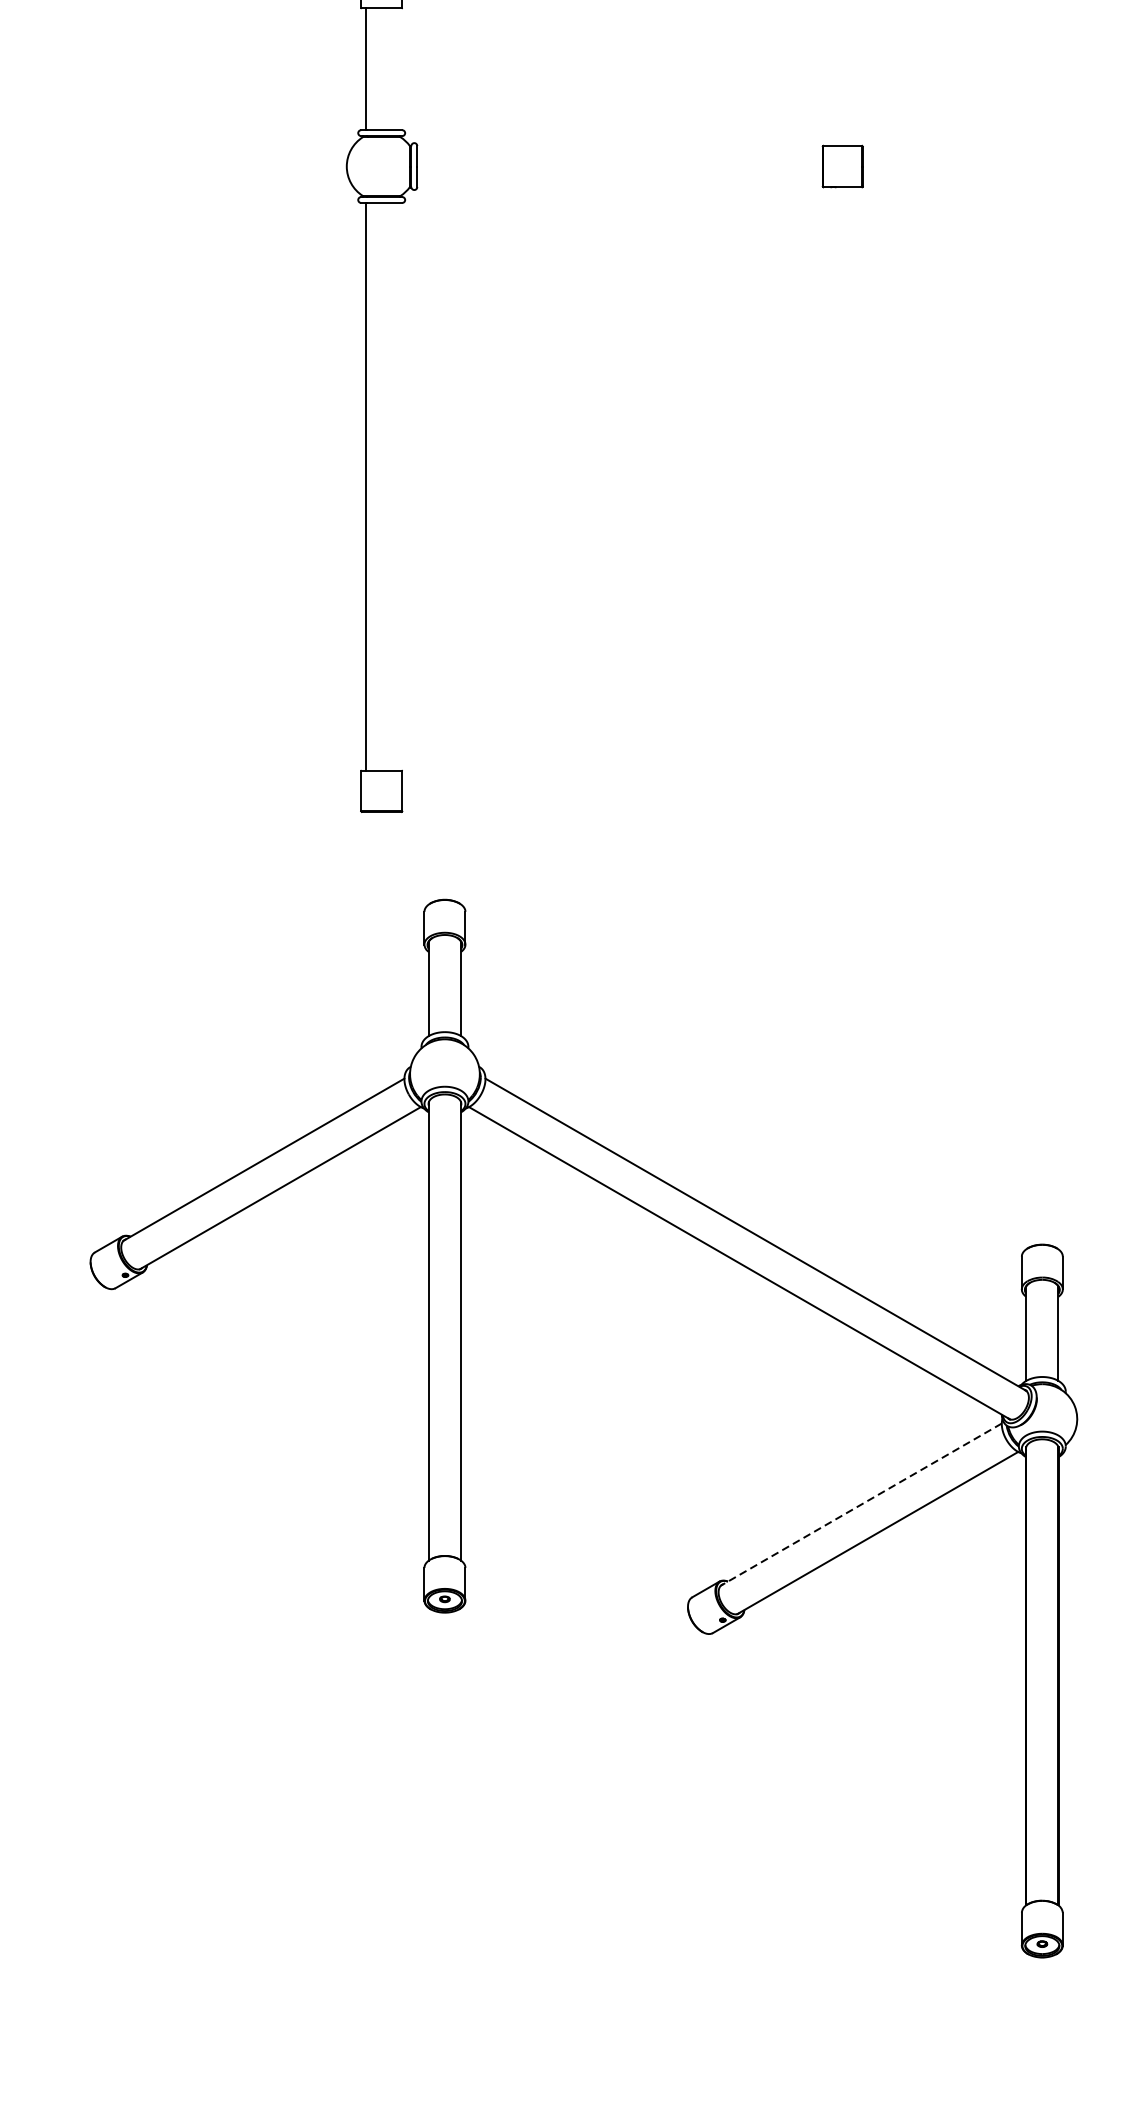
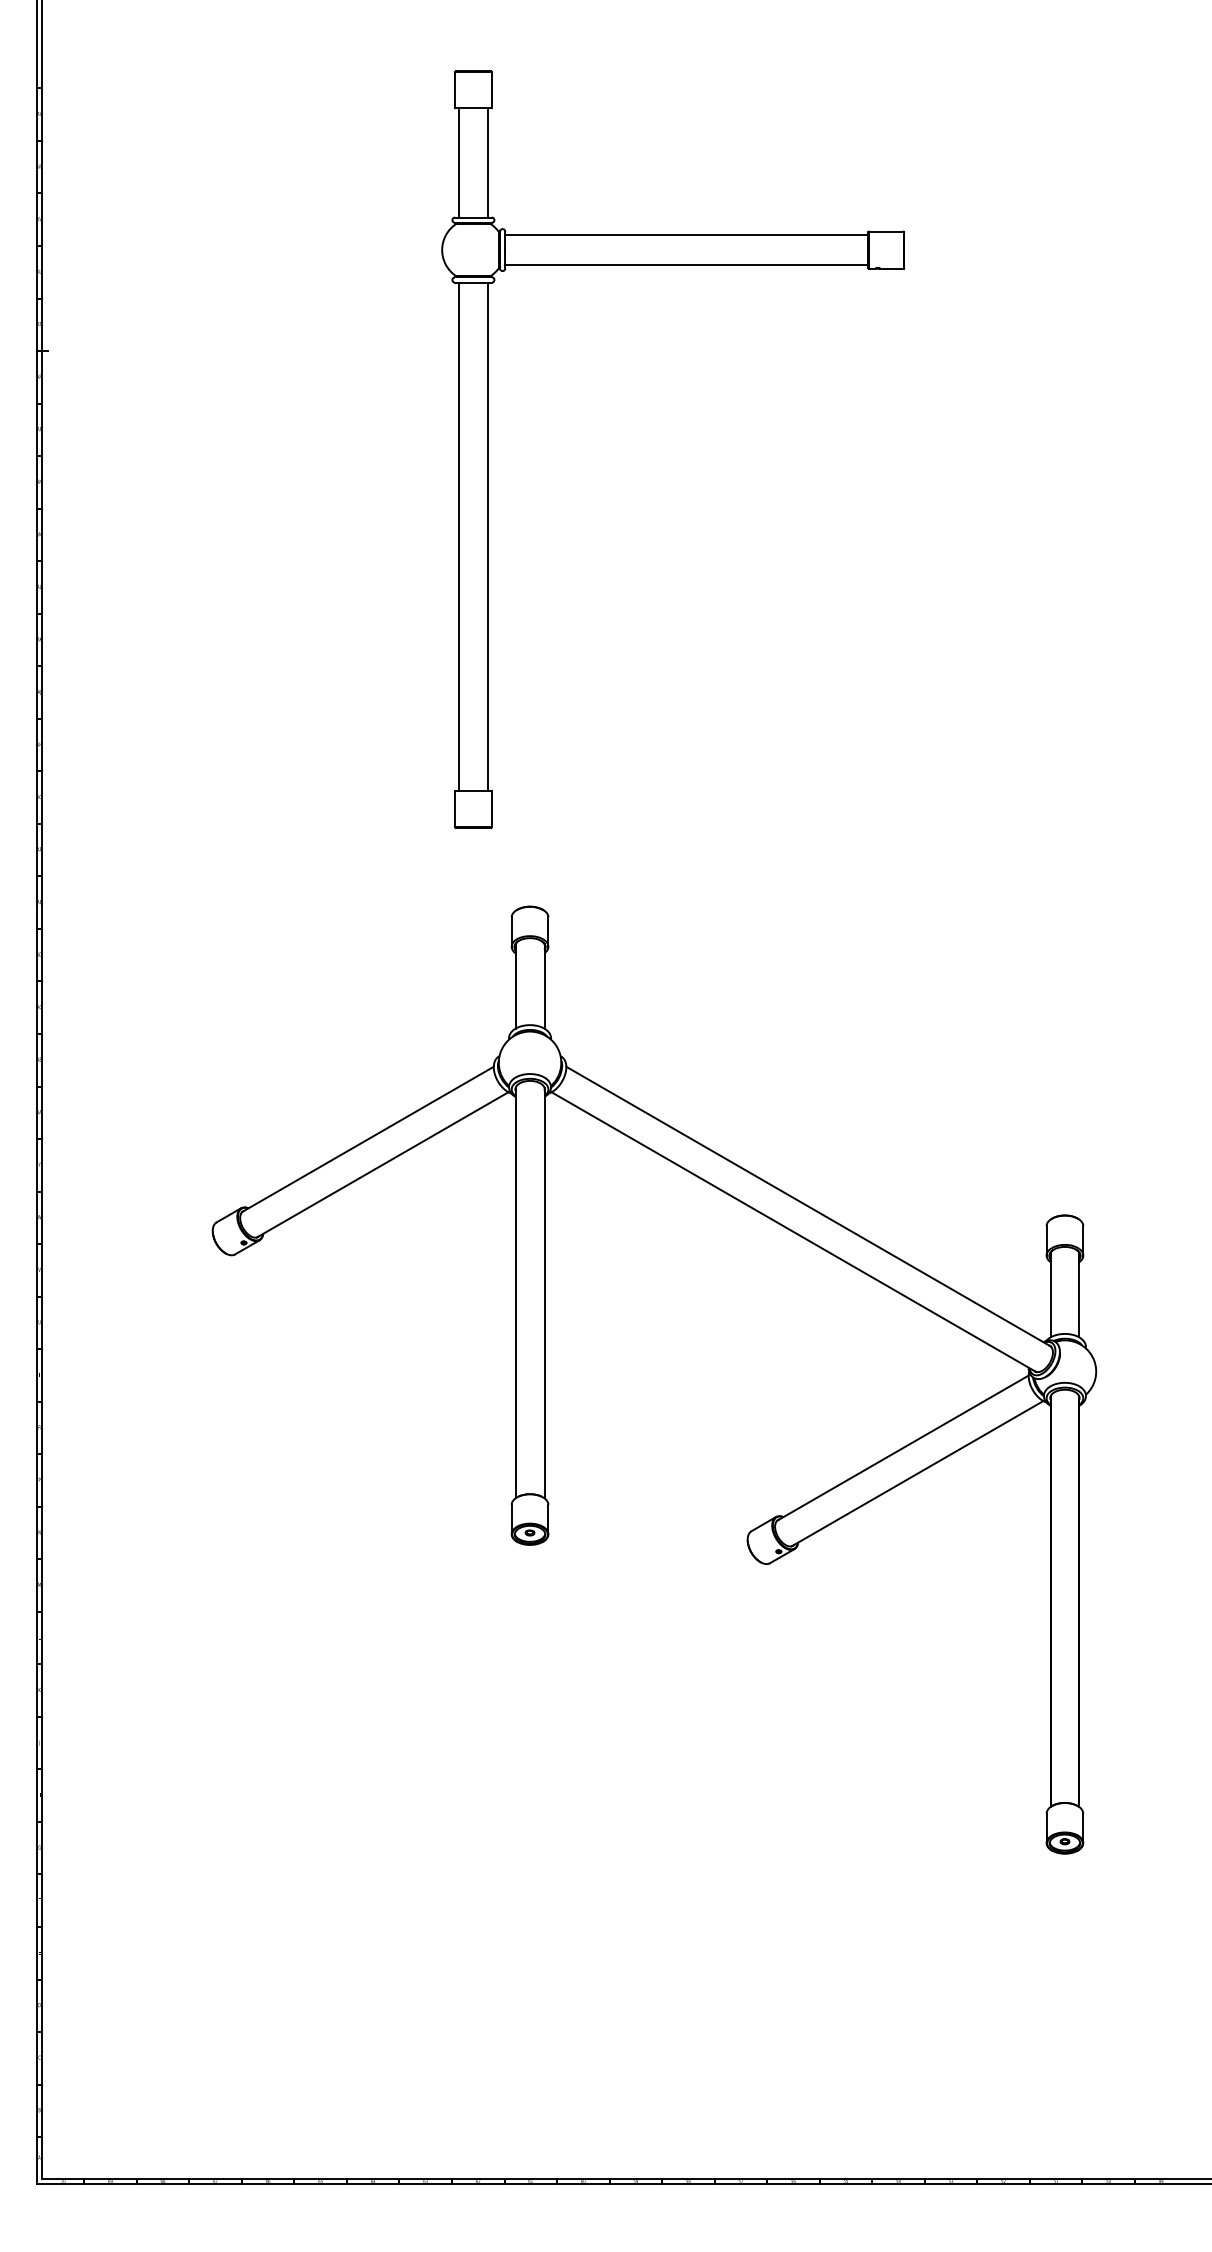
line: (397, 68) -> (487, 162), added
line: (619, 150) -> (686, 235), added
line: (619, 182) -> (686, 264), added
line: (397, 486) -> (487, 536), added
line: (860, 1504) -> (902, 1448), dashed -> solid

